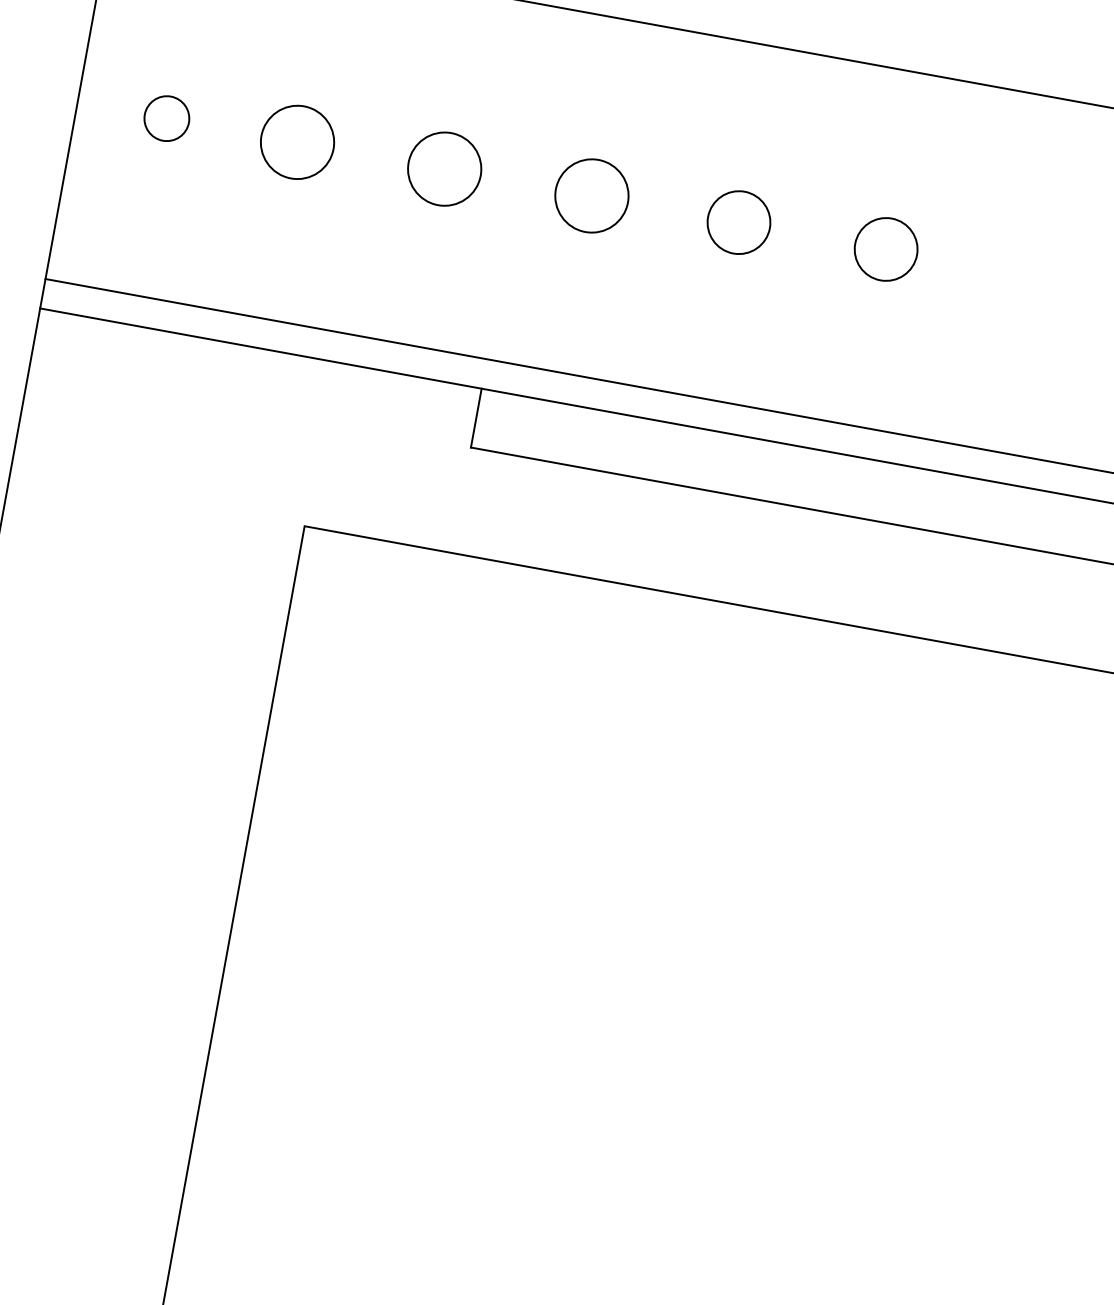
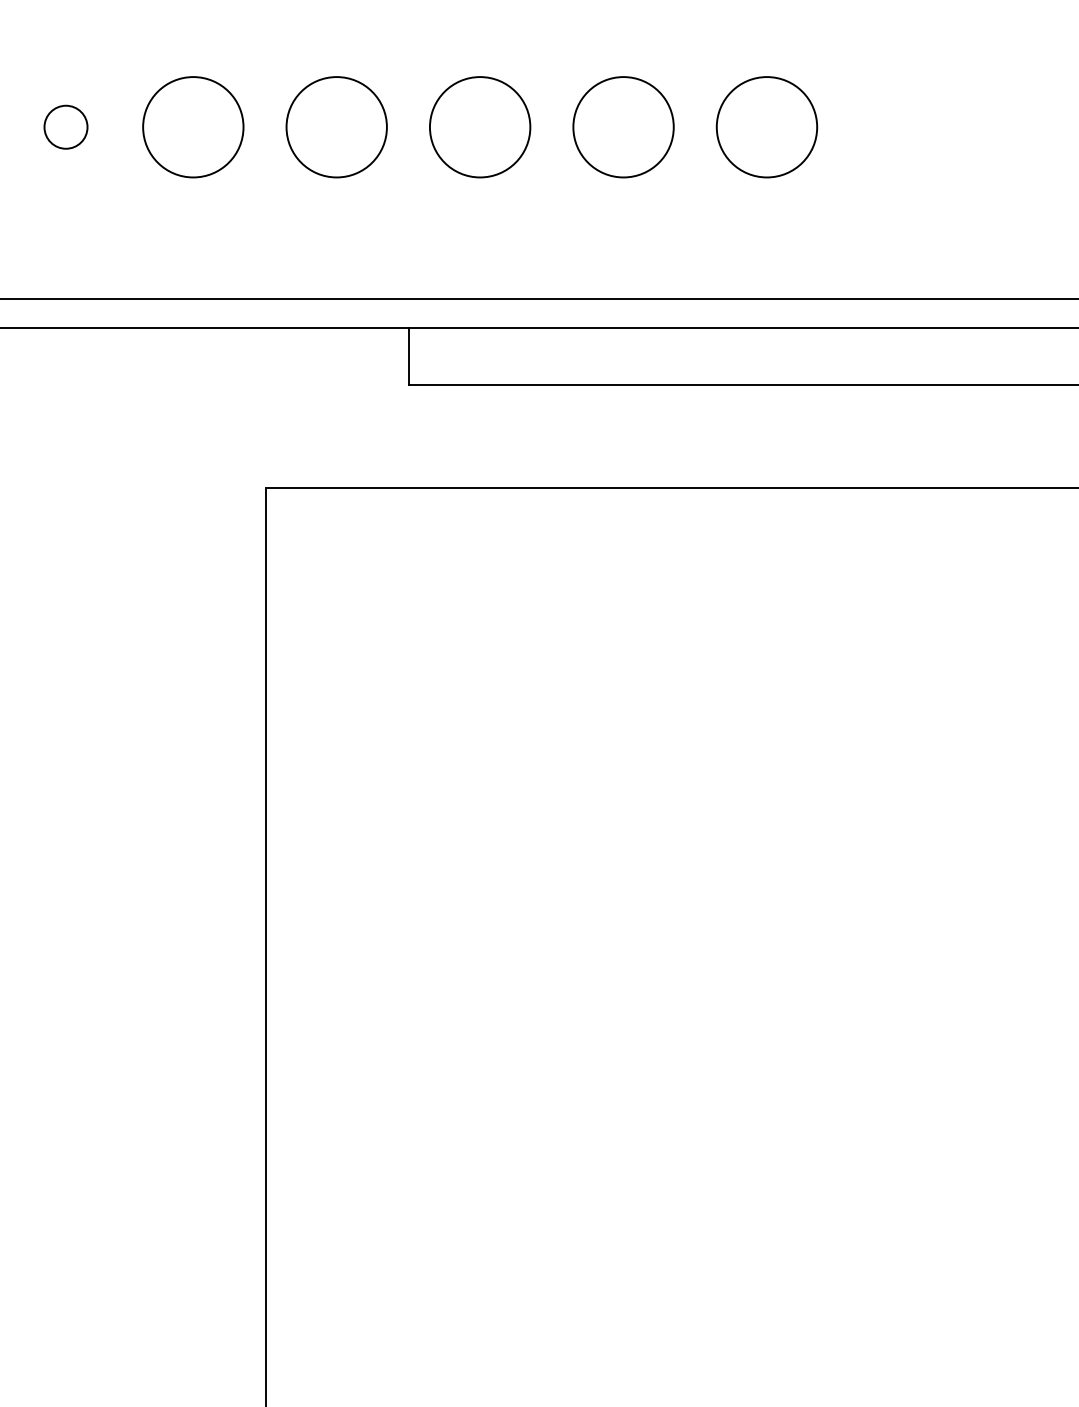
circle: (297, 142) -> (193, 127), size x1.43
circle: (444, 169) -> (336, 127), size x1.43
circle: (592, 196) -> (480, 127), size x1.43
circle: (738, 222) -> (623, 127), size x1.67
circle: (885, 249) -> (766, 127), size x1.67

